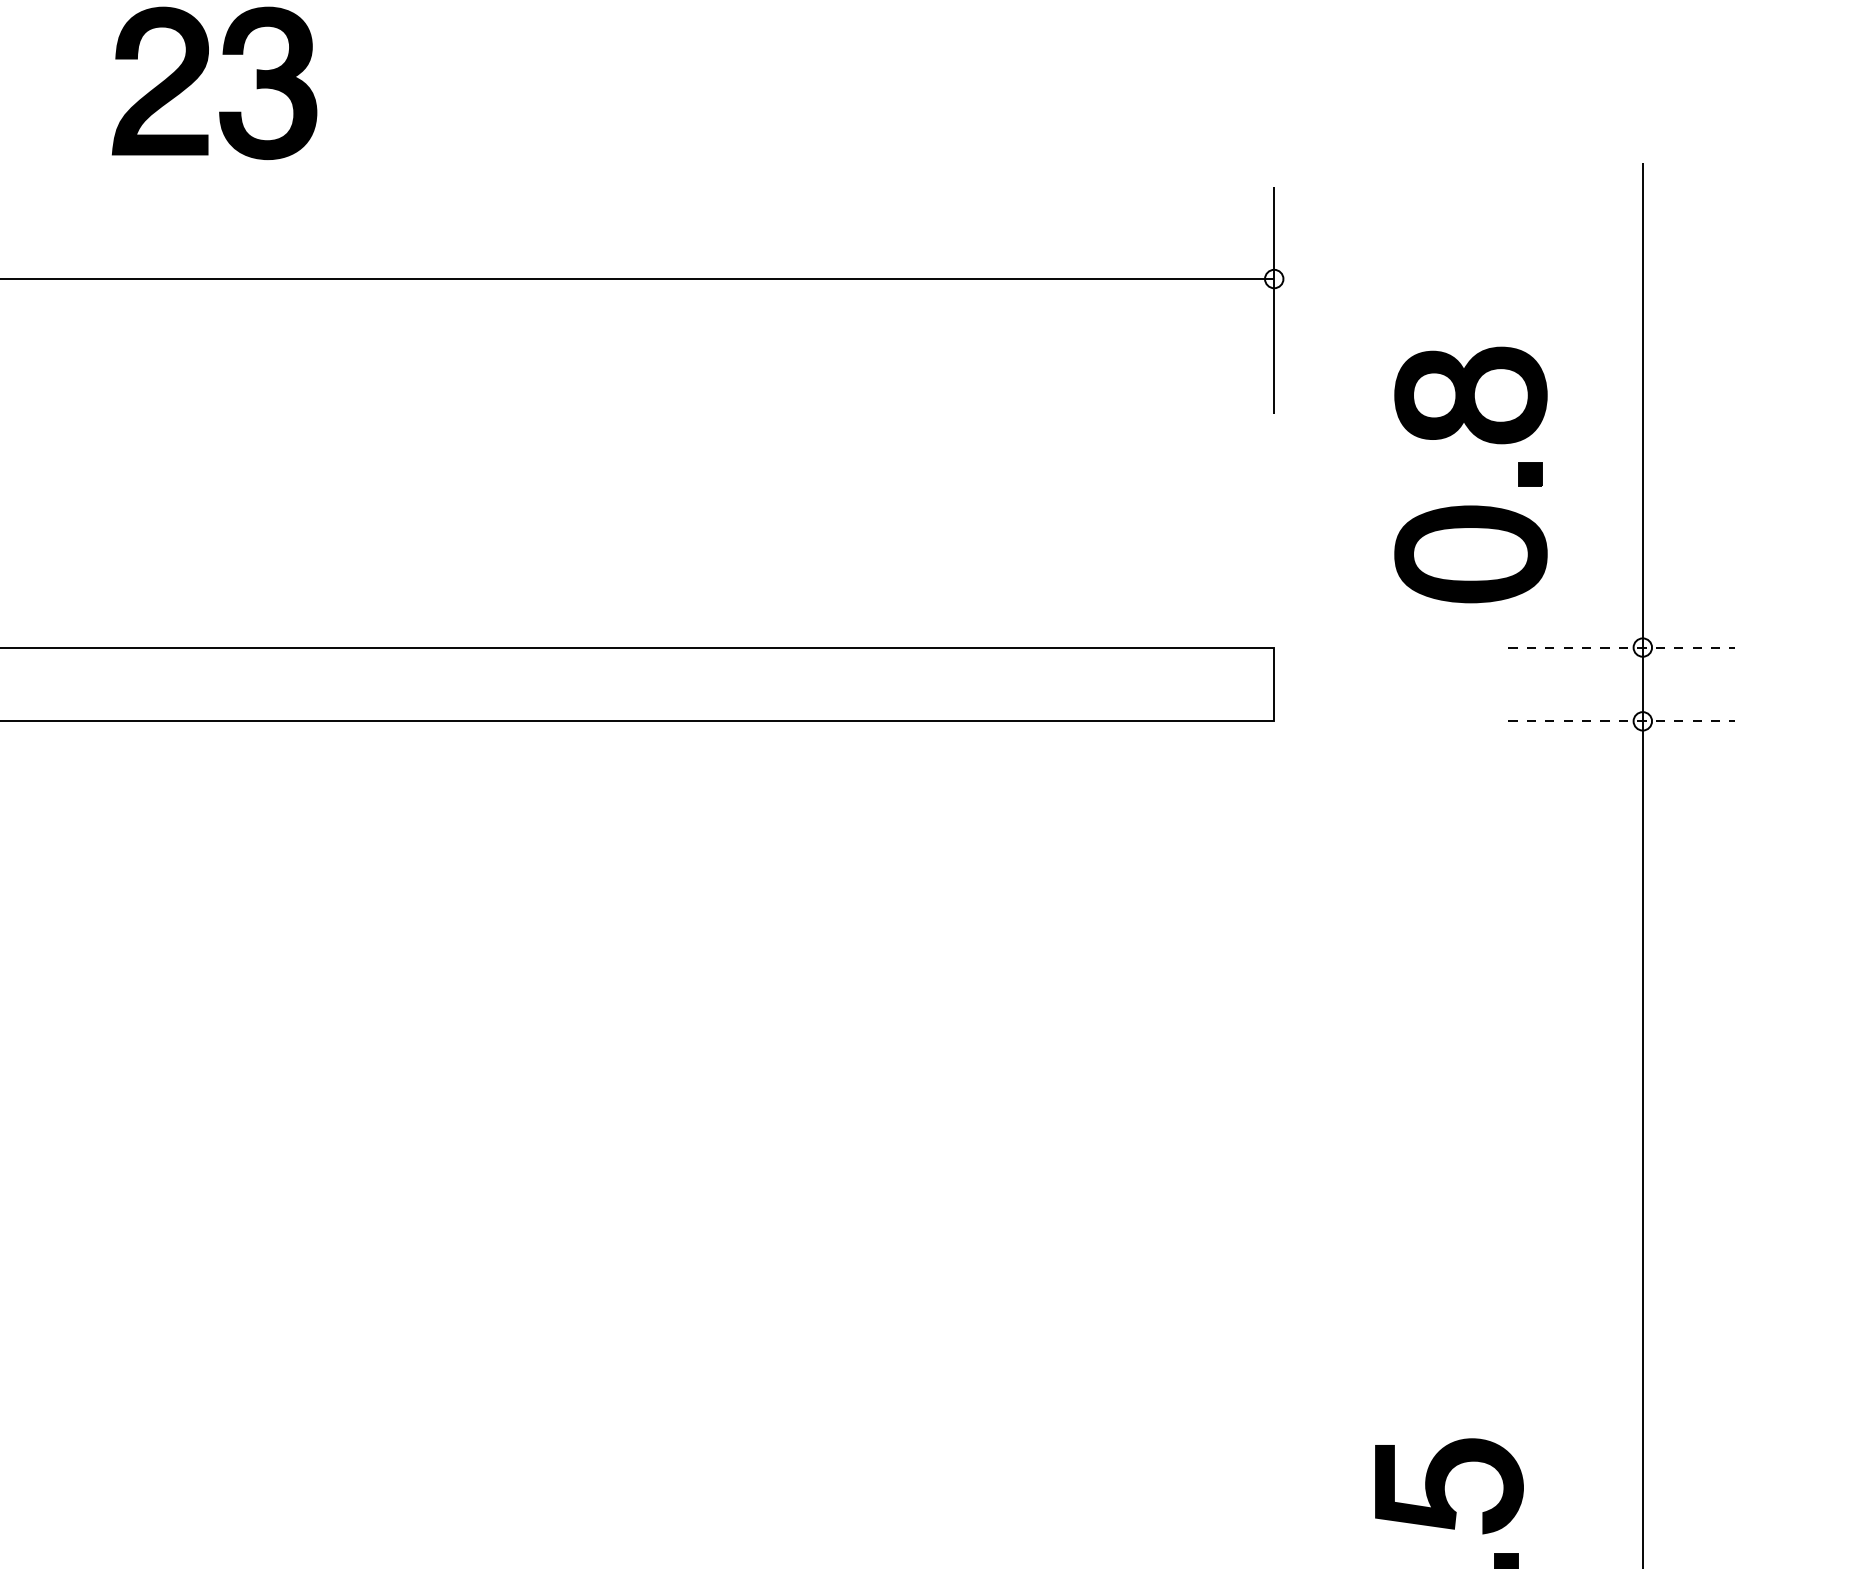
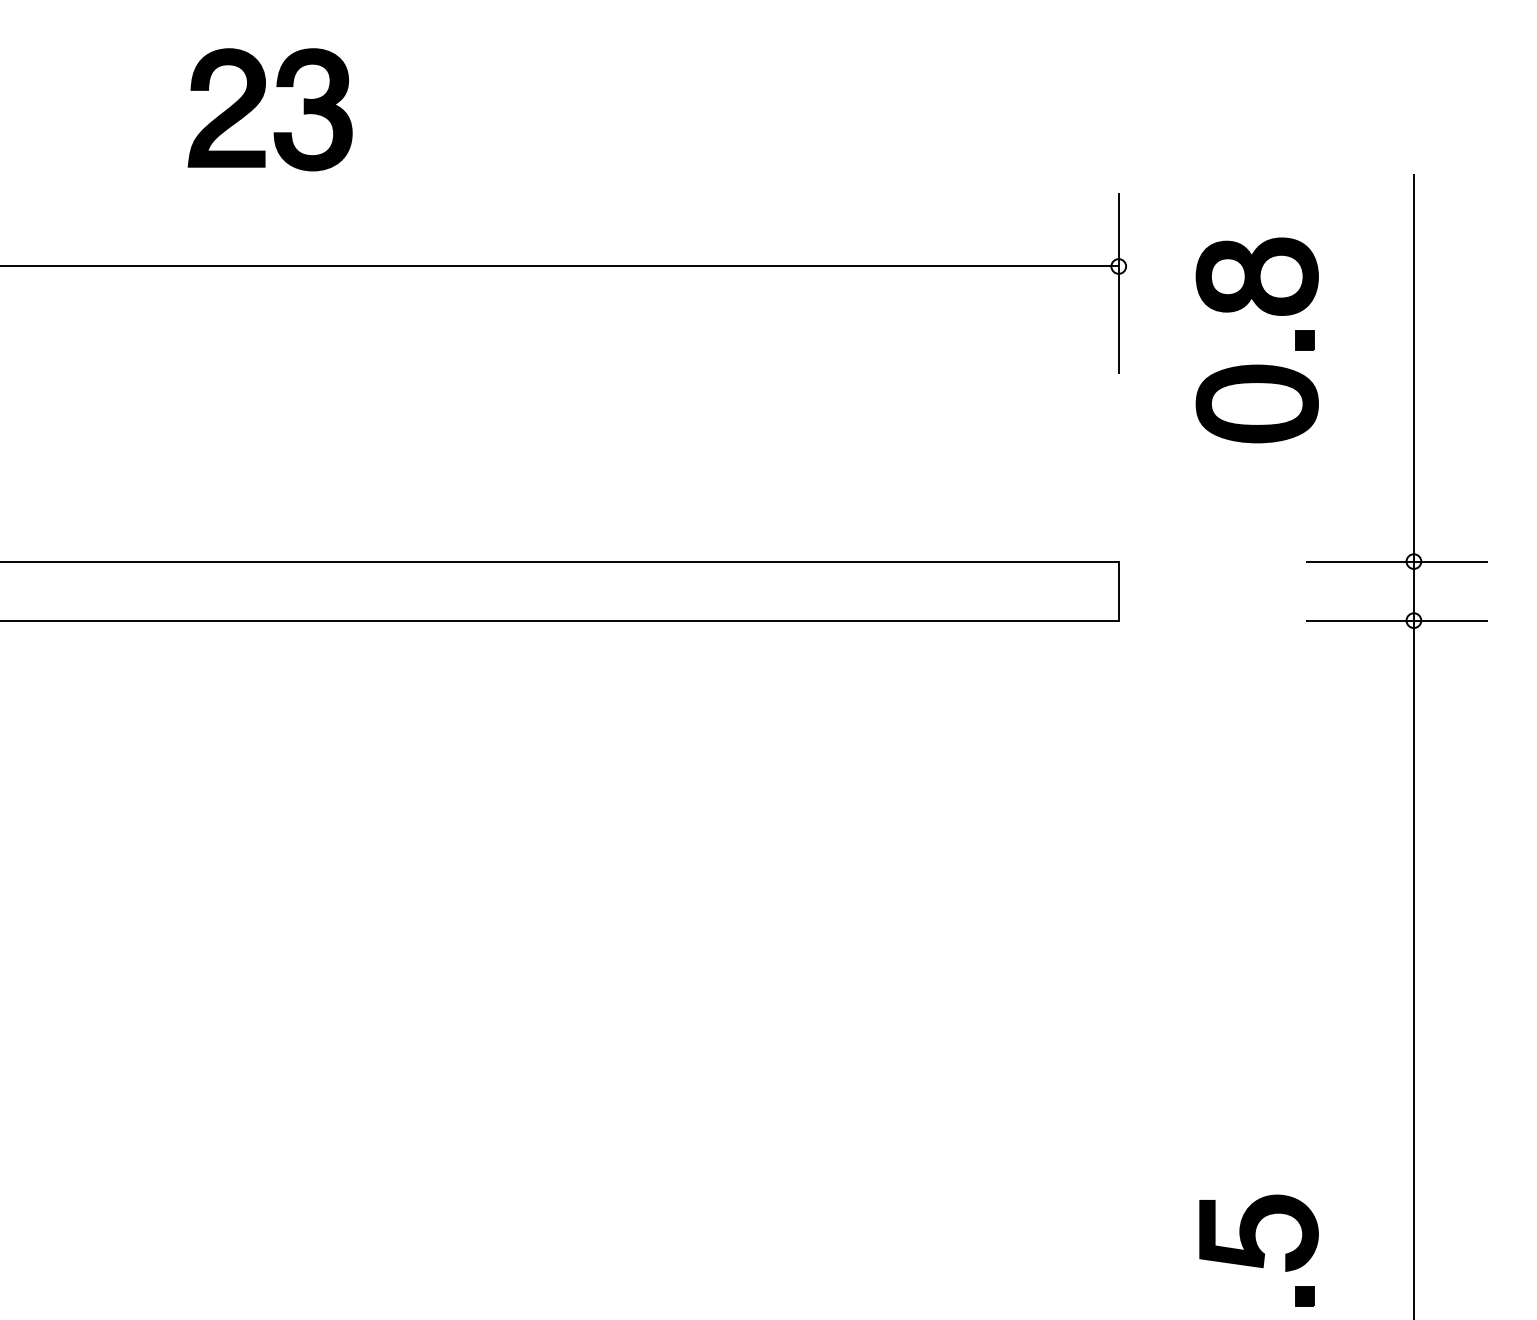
part: (1469, 505) -> (1256, 364), moved
line: (1621, 647) -> (1396, 561), dashed -> solid
line: (1621, 721) -> (1396, 620), dashed -> solid

